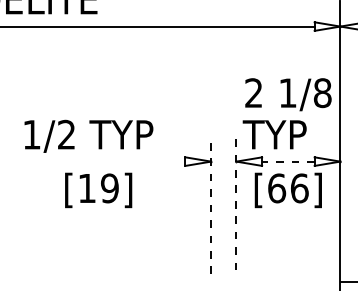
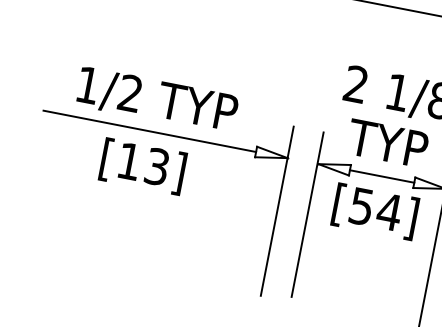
text: (274, 134) -> (387, 143), moved
text: (88, 135) -> (157, 99), moved
line: (98, 161) -> (149, 131), added
line: (287, 161) -> (381, 176), dashed -> solid
text: (109, 188) -> (156, 166), [19] -> [13]
text: (288, 188) -> (375, 209), [66] -> [54]
line: (235, 202) -> (307, 213), dashed -> solid
line: (211, 204) -> (277, 210), dashed -> solid

